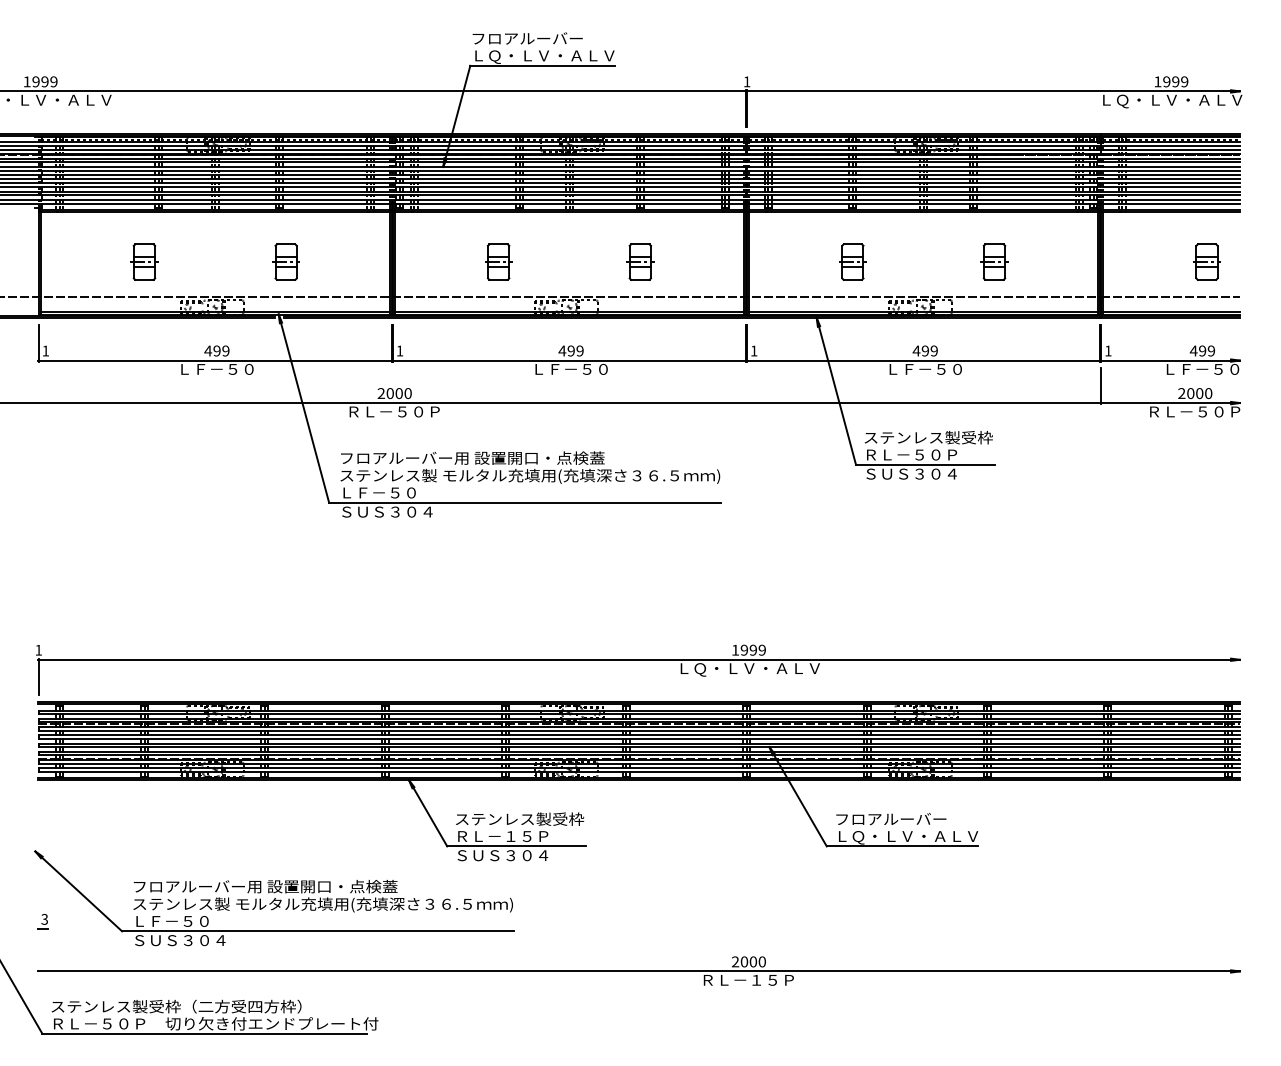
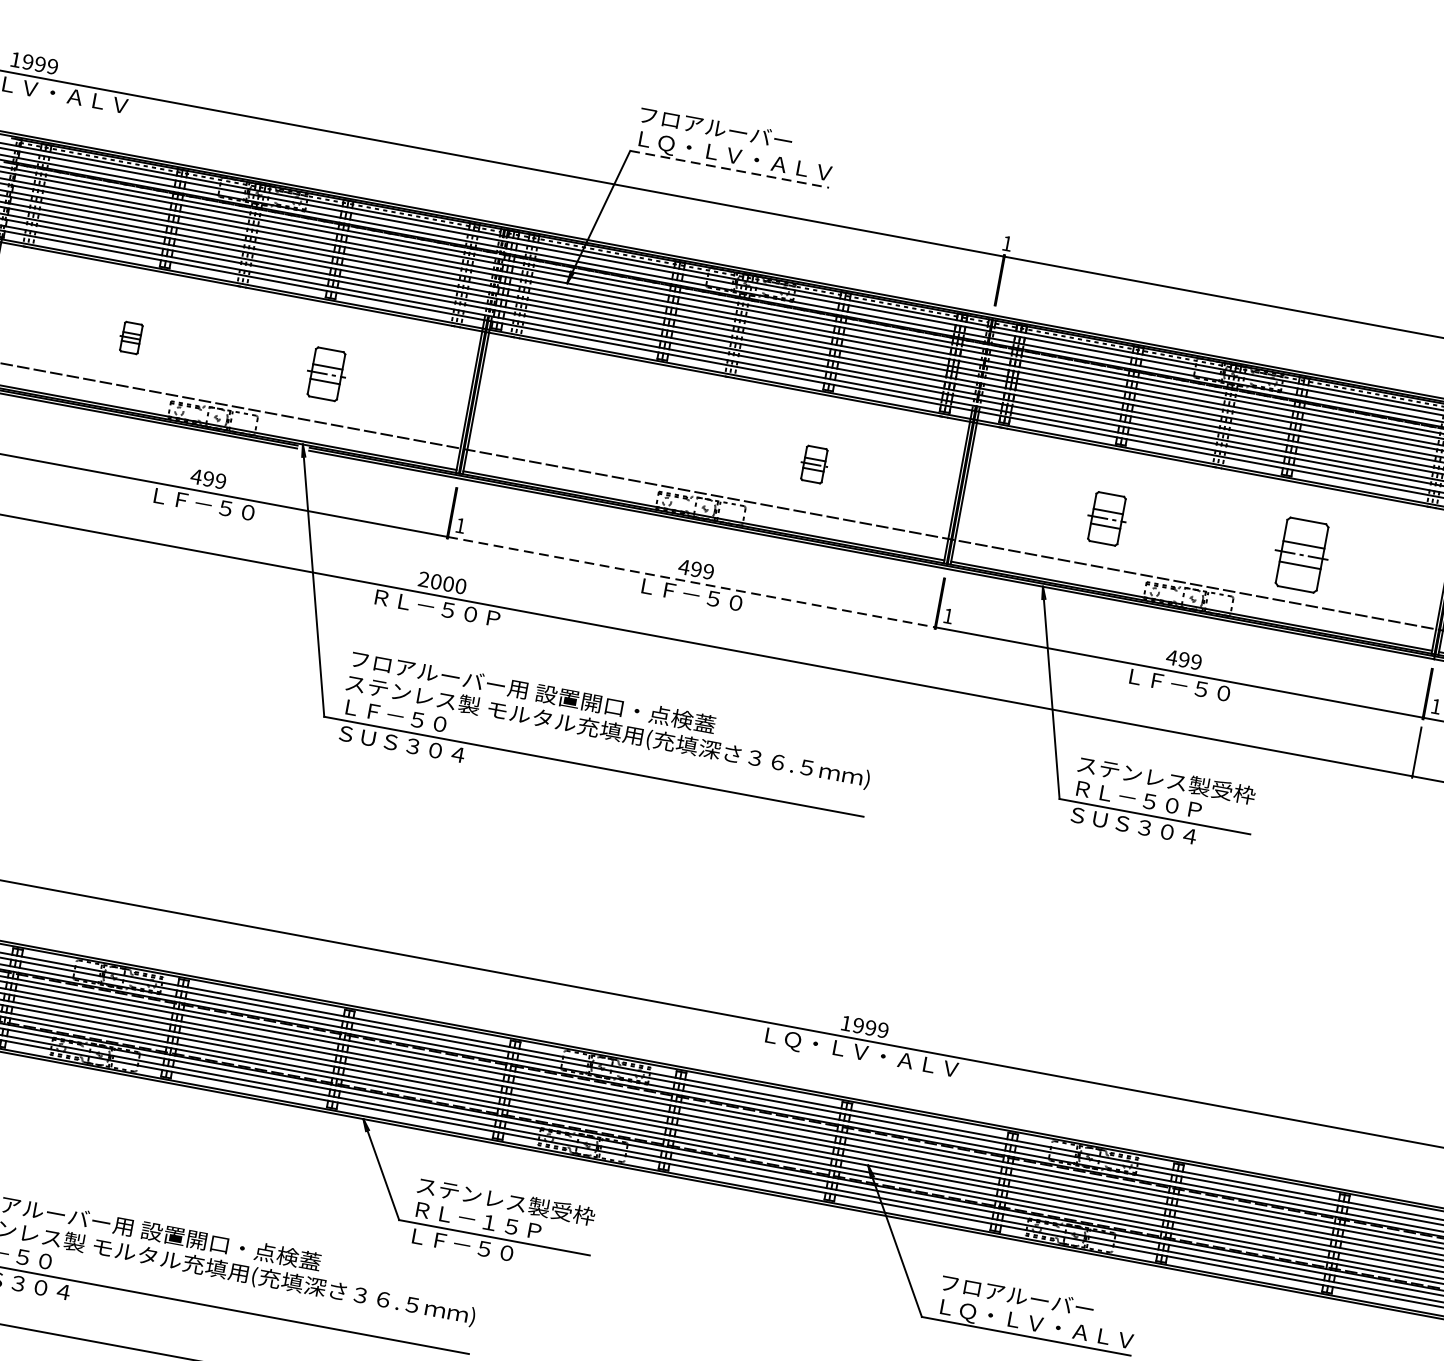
line: (543, 65) -> (731, 169), solid -> dashed
part: (144, 261) -> (131, 337), size x0.6
part: (498, 261) -> (619, 427), removed
part: (640, 261) -> (814, 463), size x0.7
part: (994, 261) -> (1302, 554), size x1.4
line: (569, 360) -> (691, 582), solid -> dashed
text: (502, 855) -> (472, 1246), ＳＵＳ３０４ -> ＬＦ－５０

